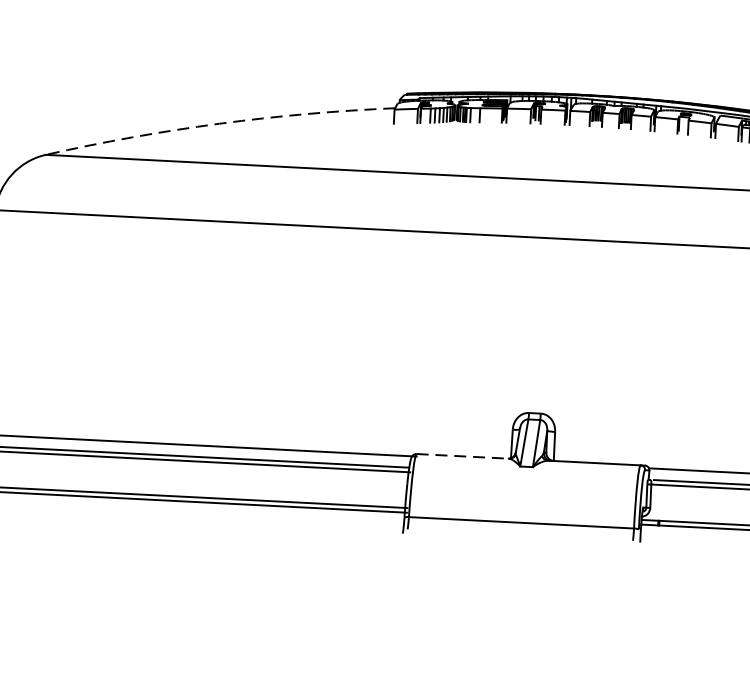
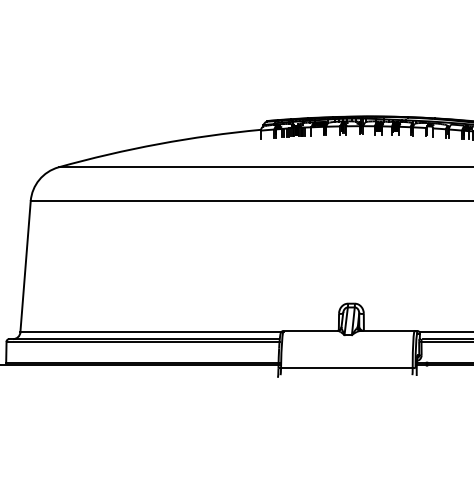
arc: (218, 124) -> (158, 144), dashed -> solid
line: (462, 455) -> (310, 330), dashed -> solid

